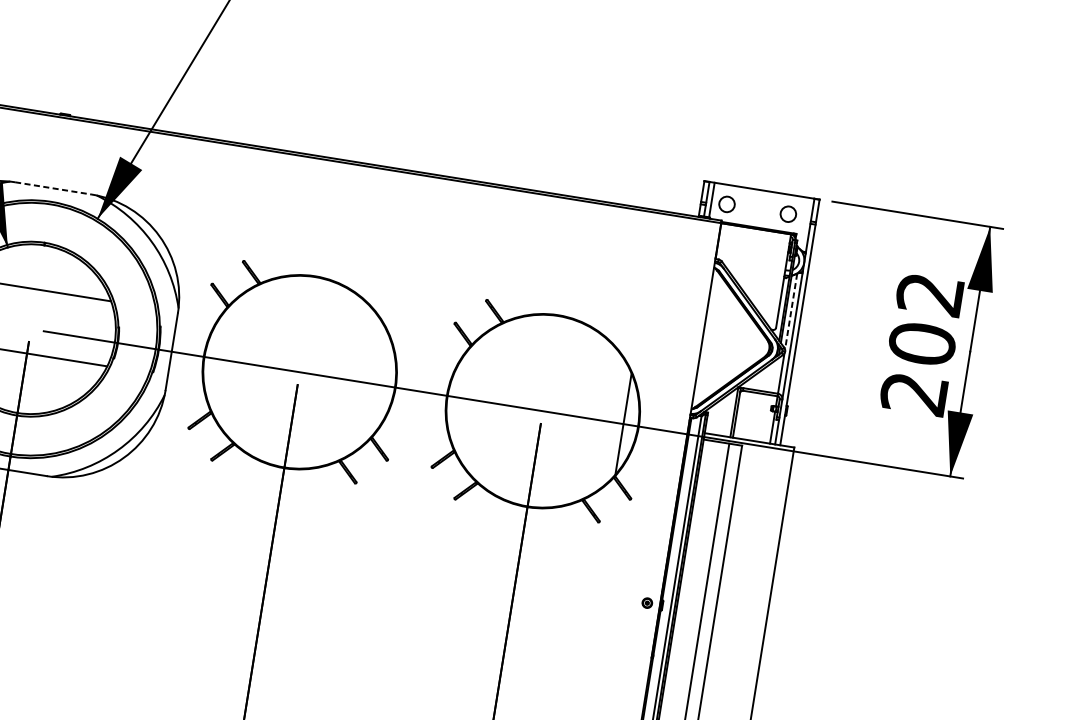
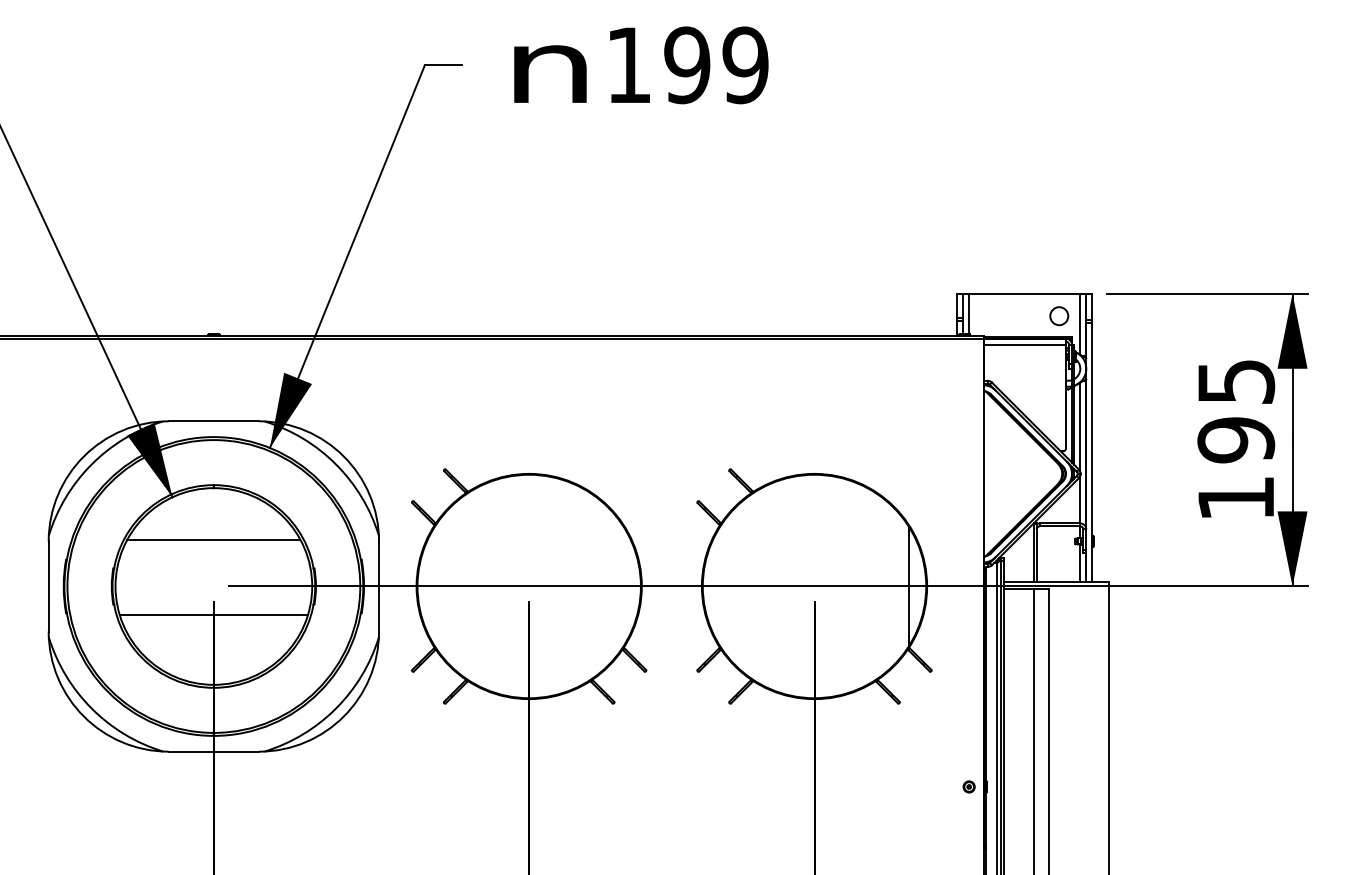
line: (54, 188) -> (214, 421), dashed -> solid
circle: (727, 204) -> (987, 316), removed
line: (805, 223) -> (1080, 323), added
line: (755, 233) -> (1025, 344), added
line: (791, 312) -> (1080, 427), dashed -> solid
text: (922, 344) -> (1236, 440), 202 -> 195

